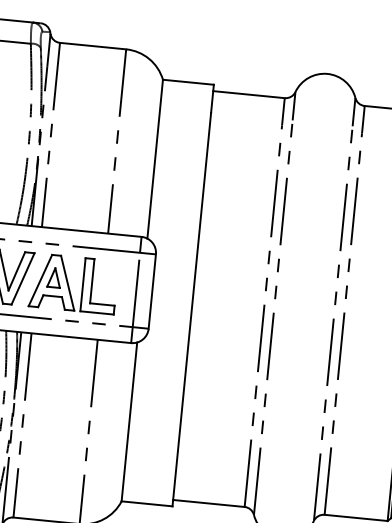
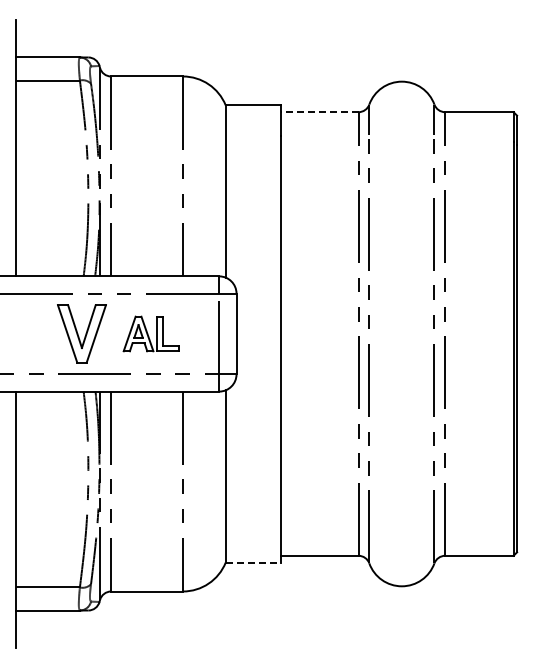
line: (248, 94) -> (319, 112), solid -> dashed
part: (73, 283) -> (151, 333), size x0.6
line: (147, 503) -> (253, 562), solid -> dashed

